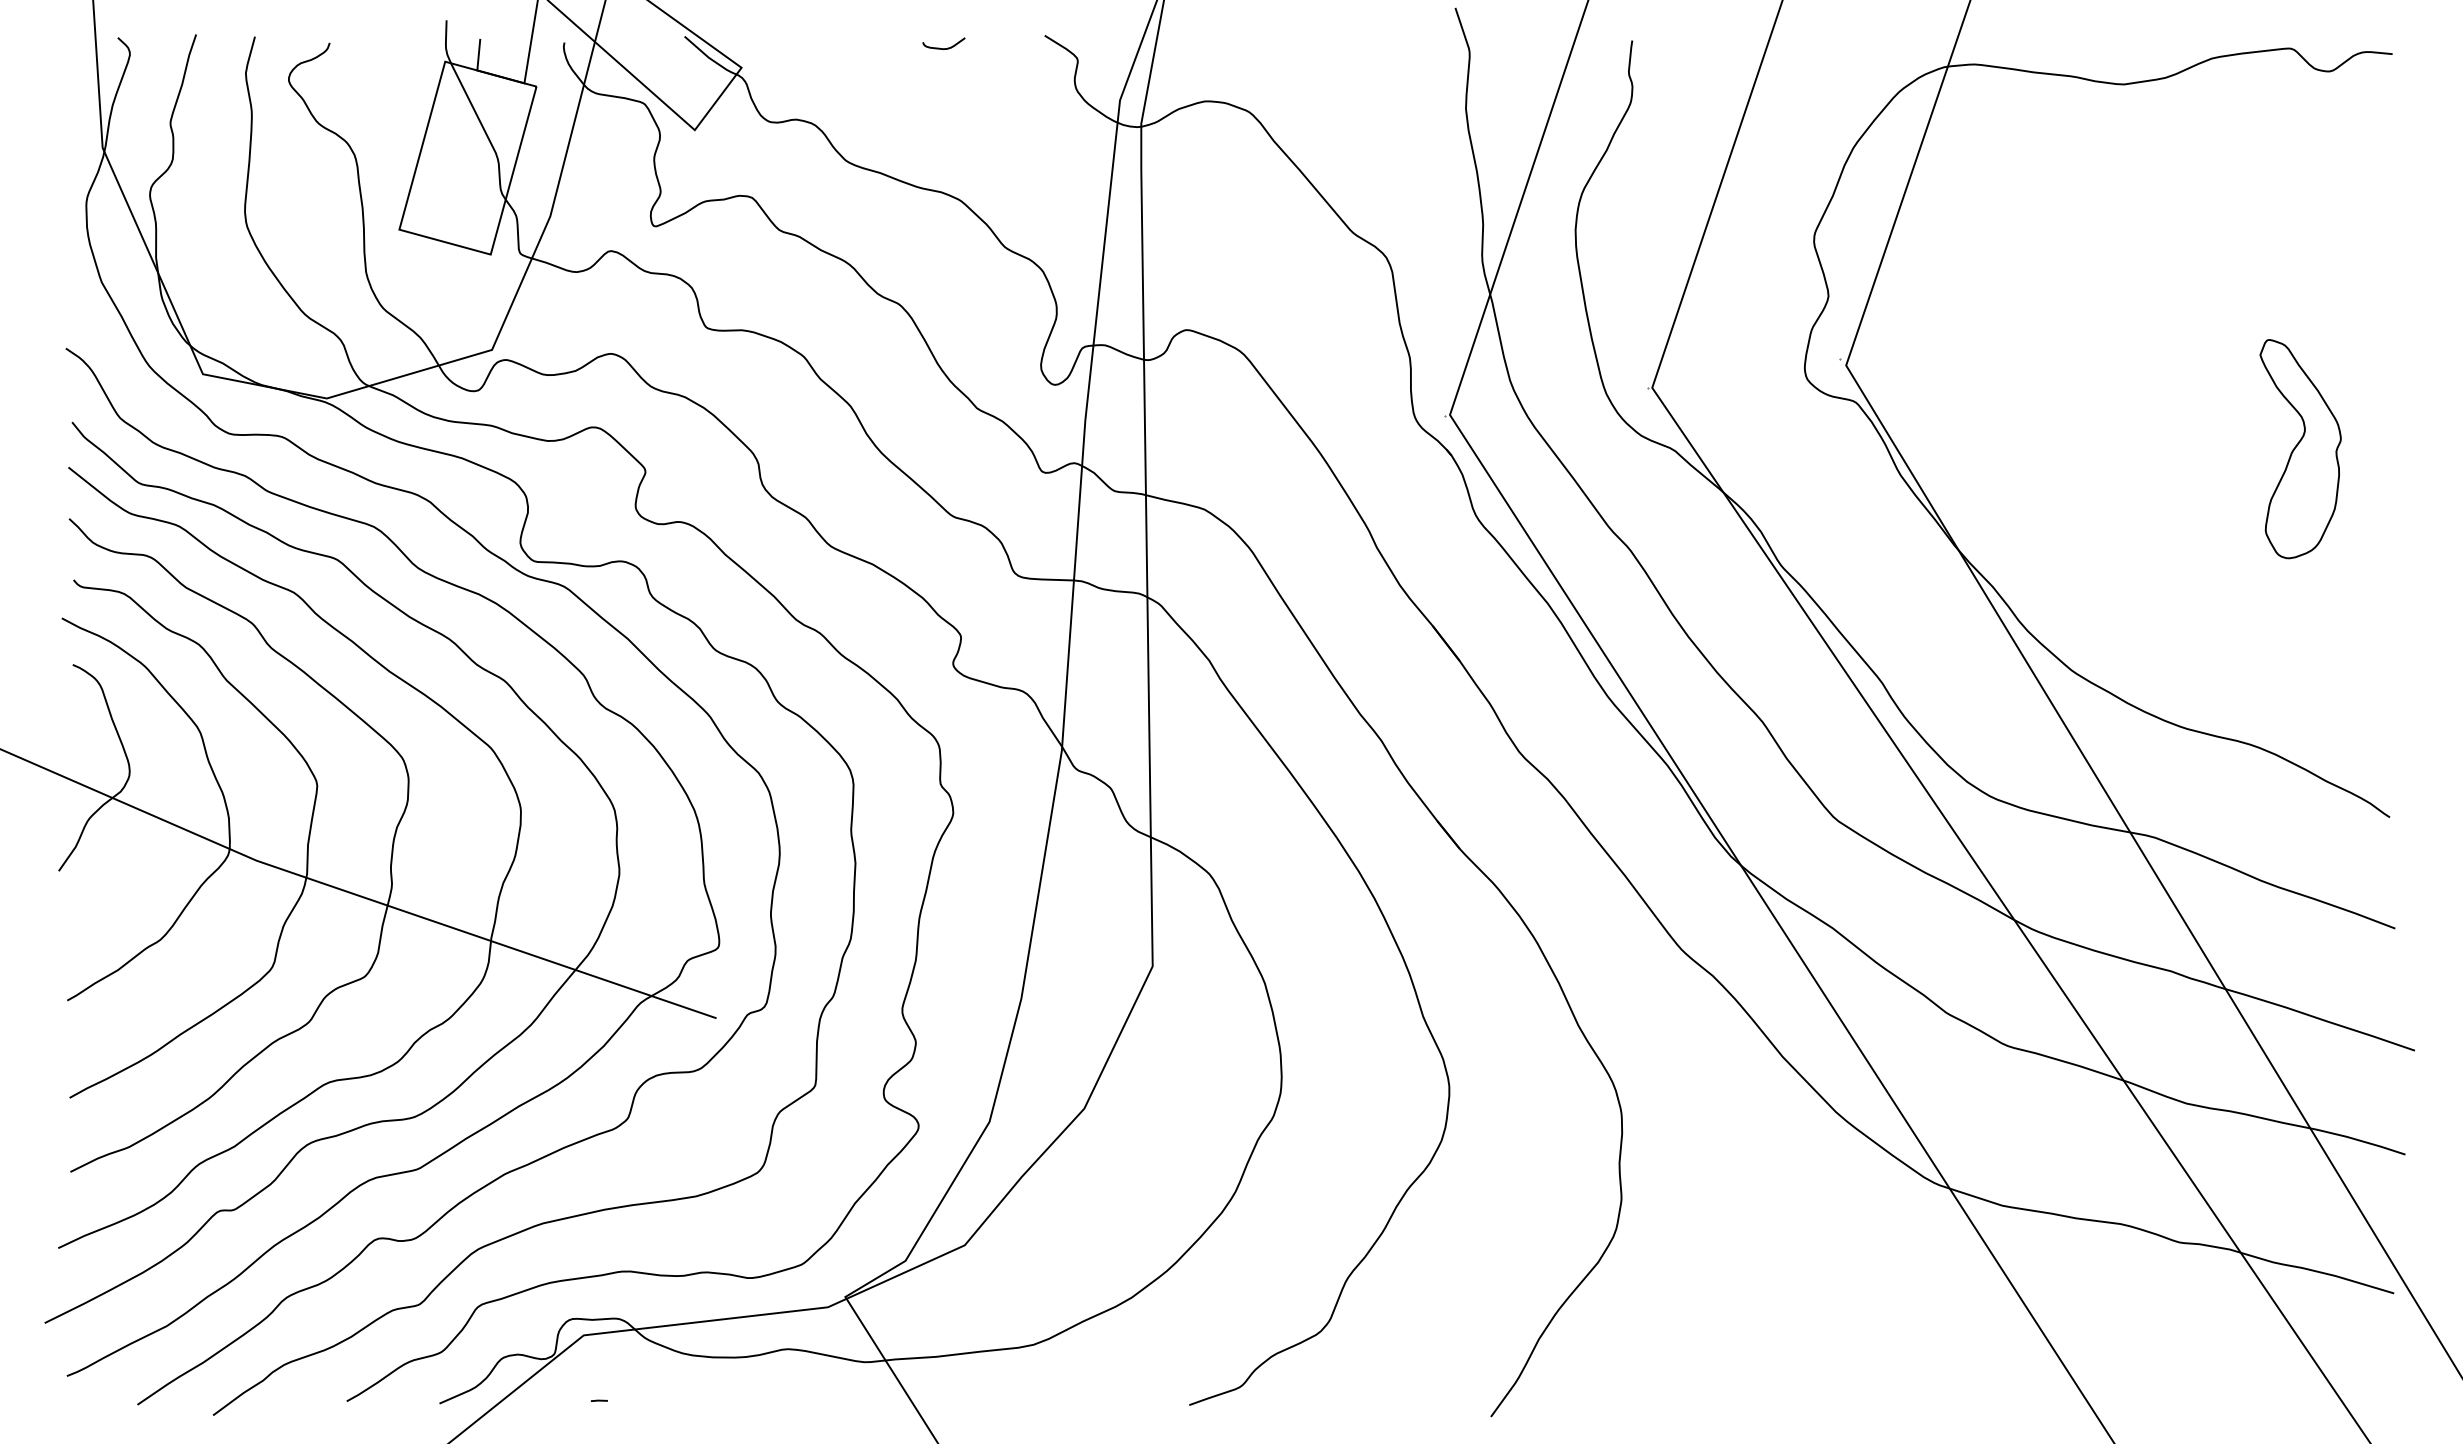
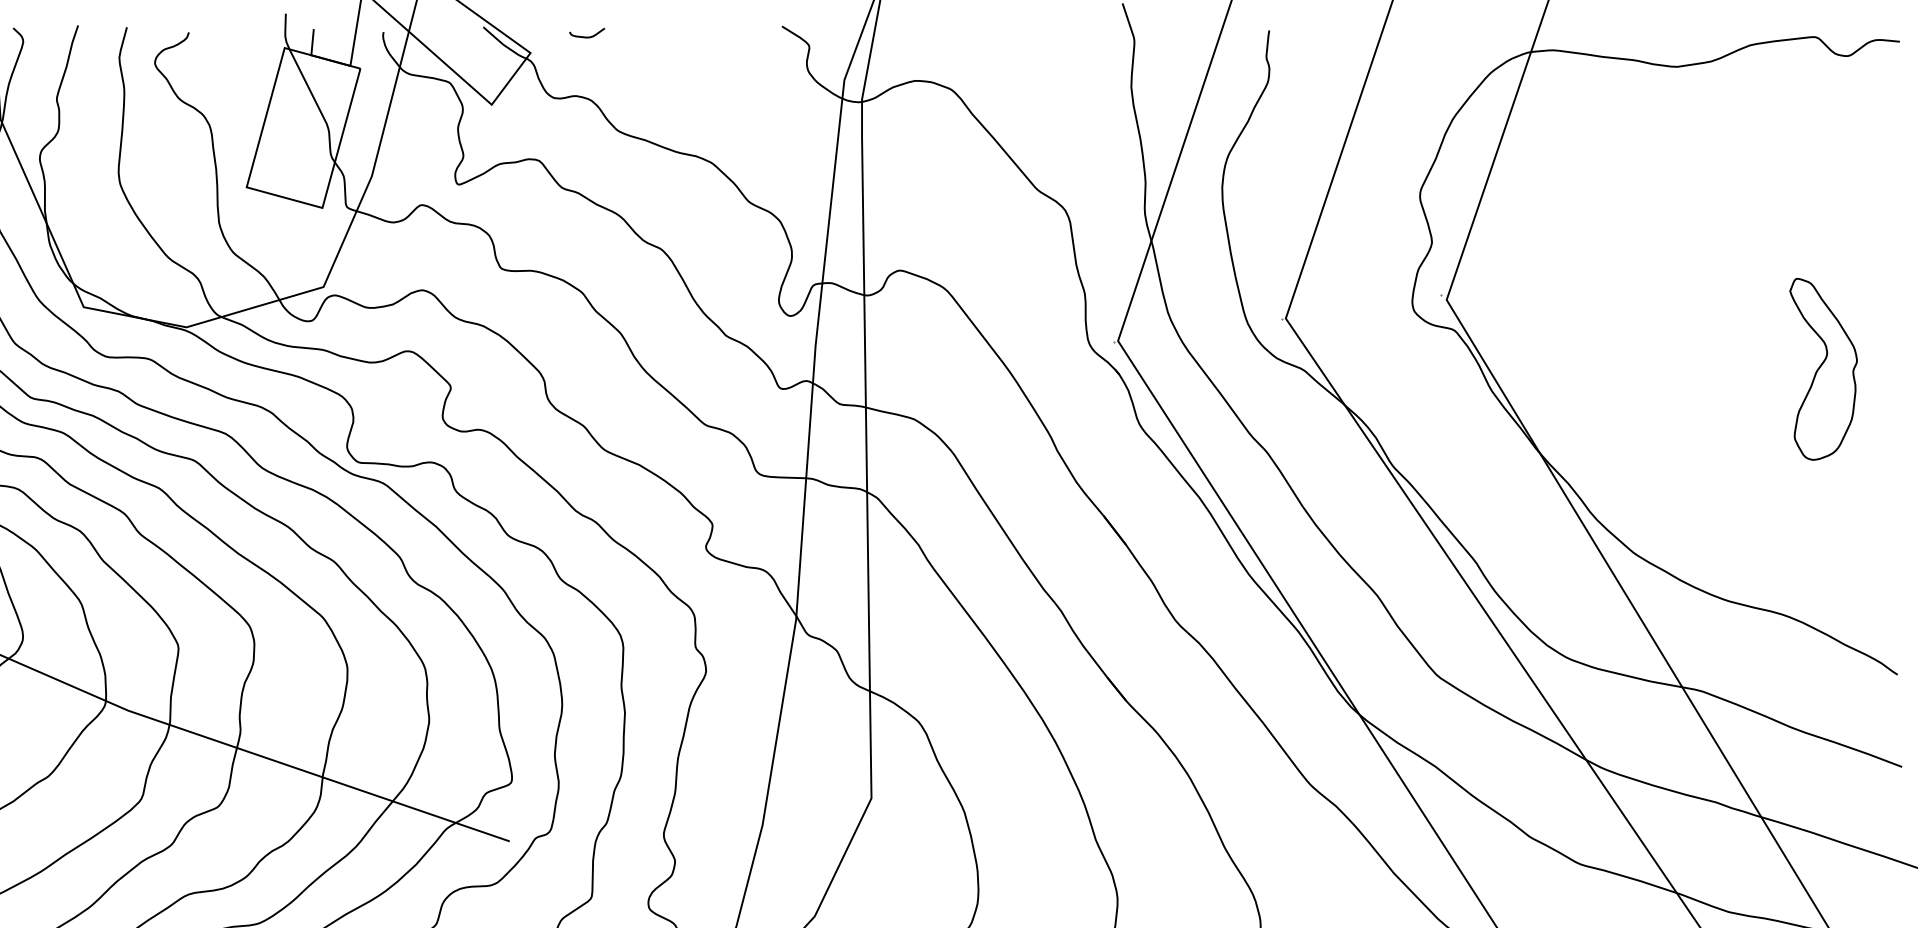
curve: (943, 48) -> (586, 37), moved

